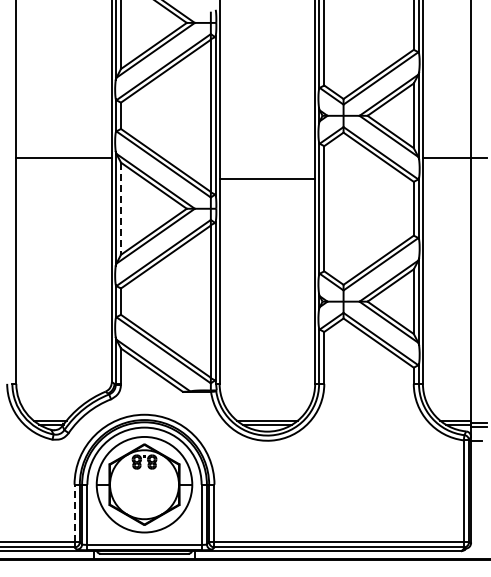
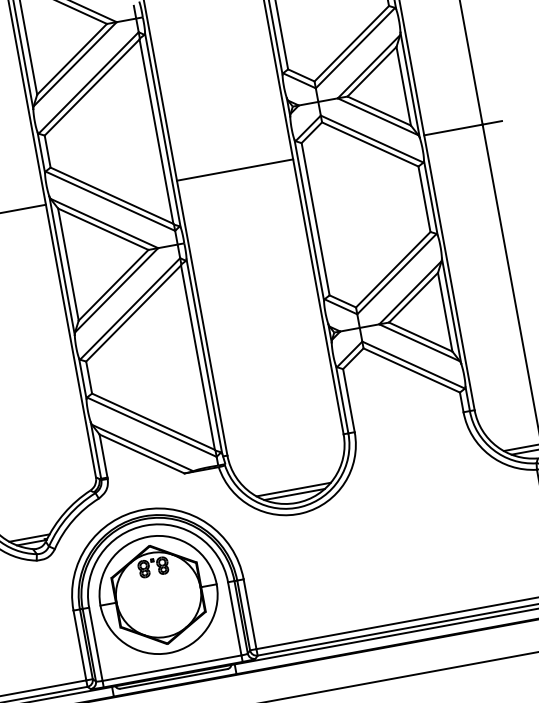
line: (267, 178) -> (235, 169), moved
line: (121, 209) -> (69, 265), dashed -> solid
line: (74, 513) -> (79, 645), dashed -> solid

